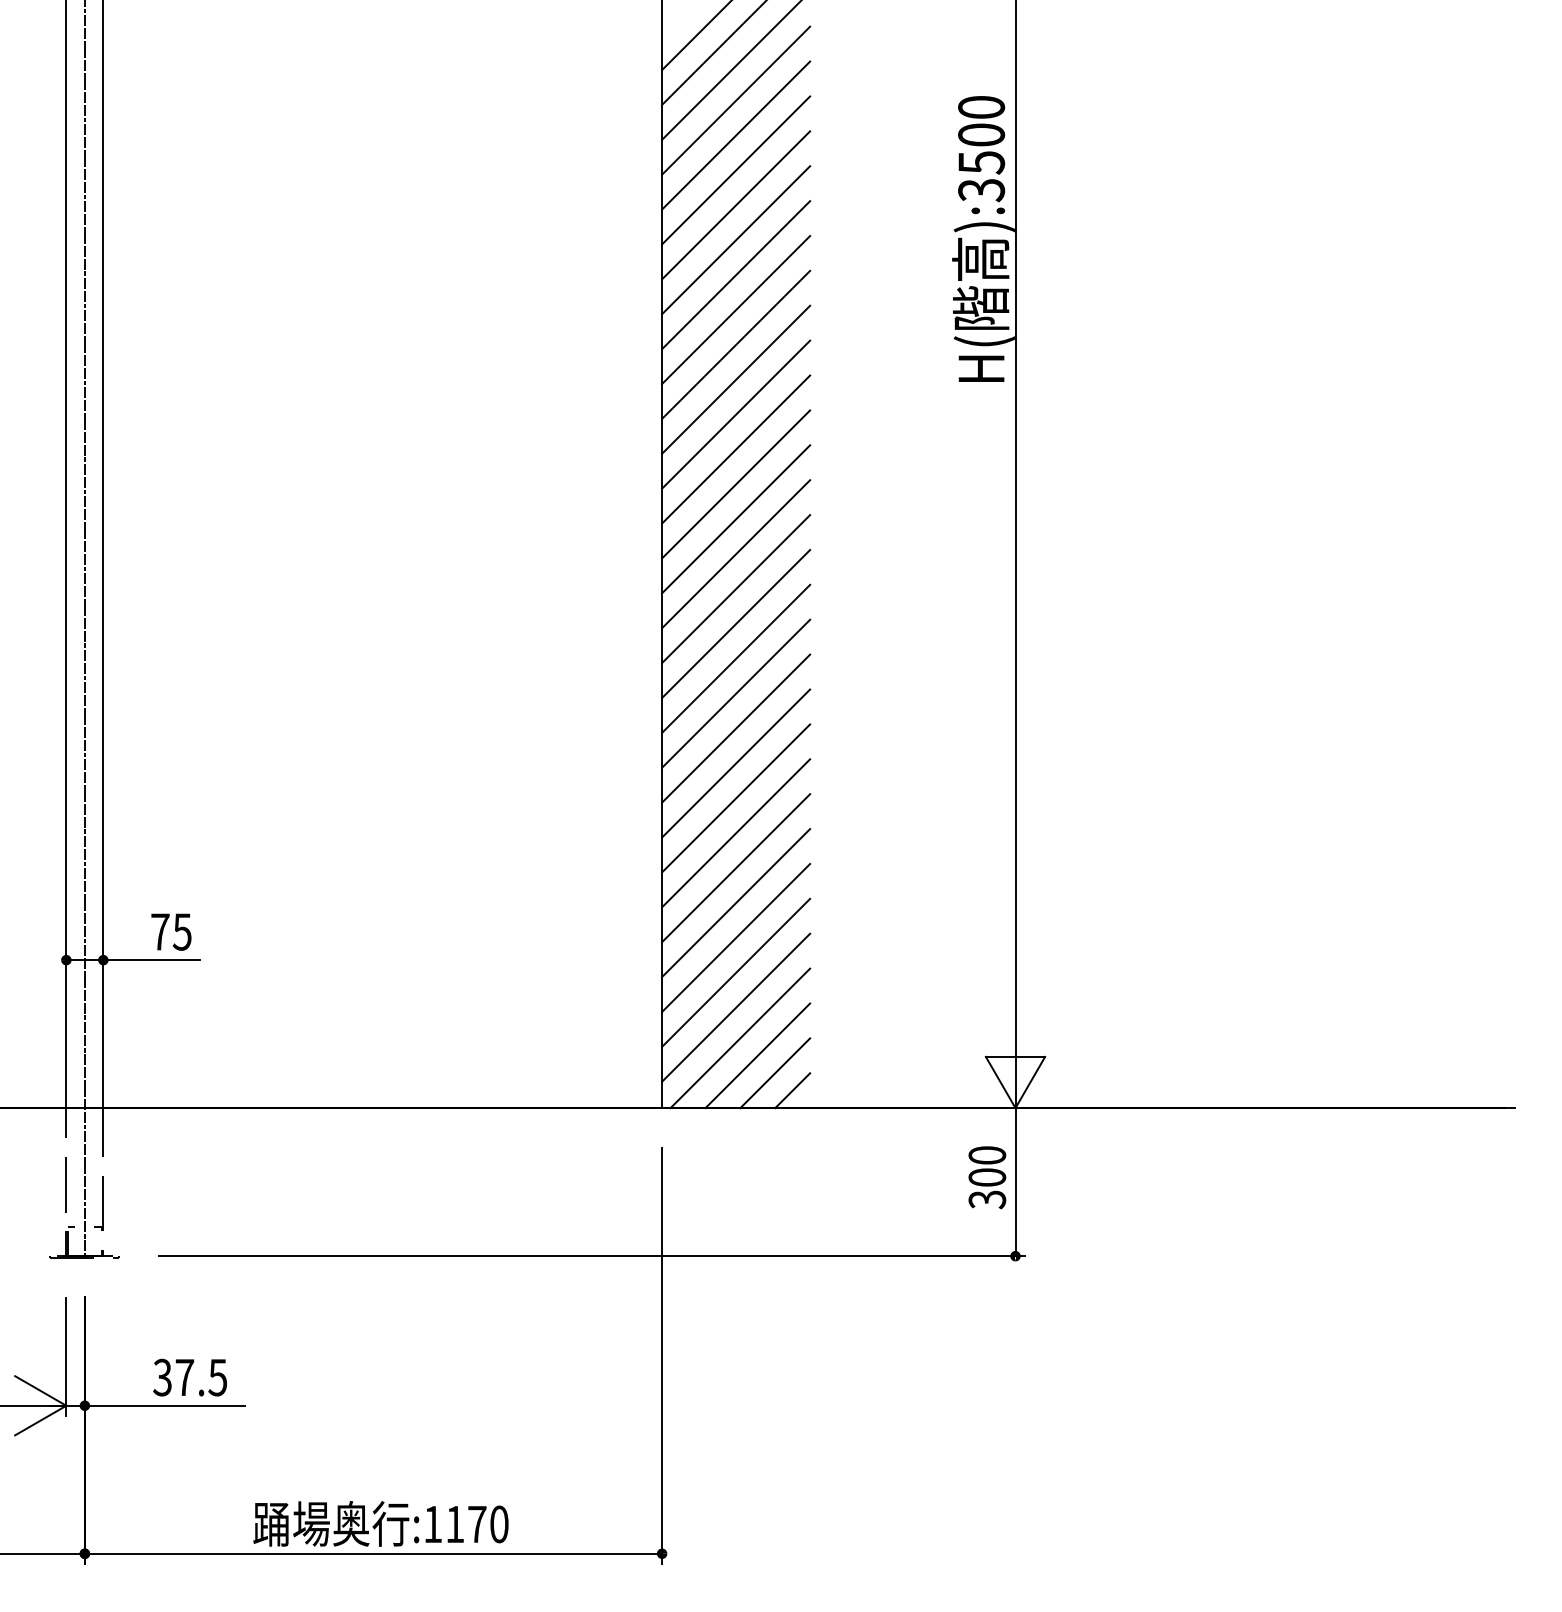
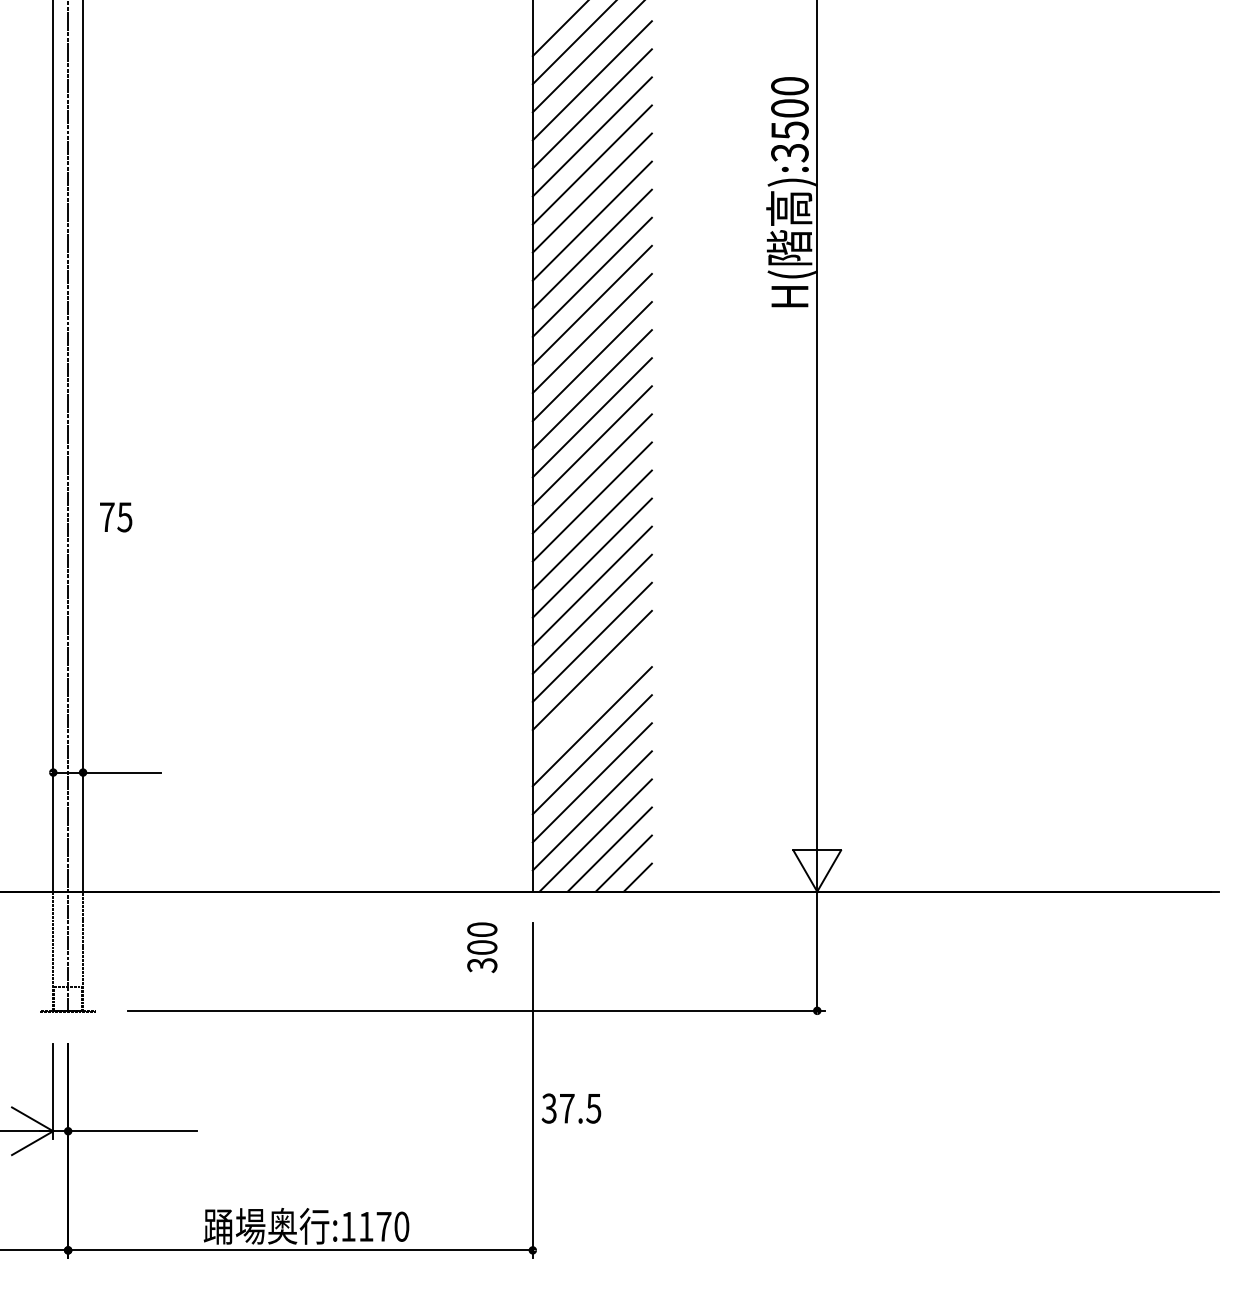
line: (736, 868) -> (592, 698), removed
text: (171, 931) -> (116, 516), moved
text: (987, 1177) -> (482, 947), moved
text: (189, 1377) -> (570, 1108), moved

